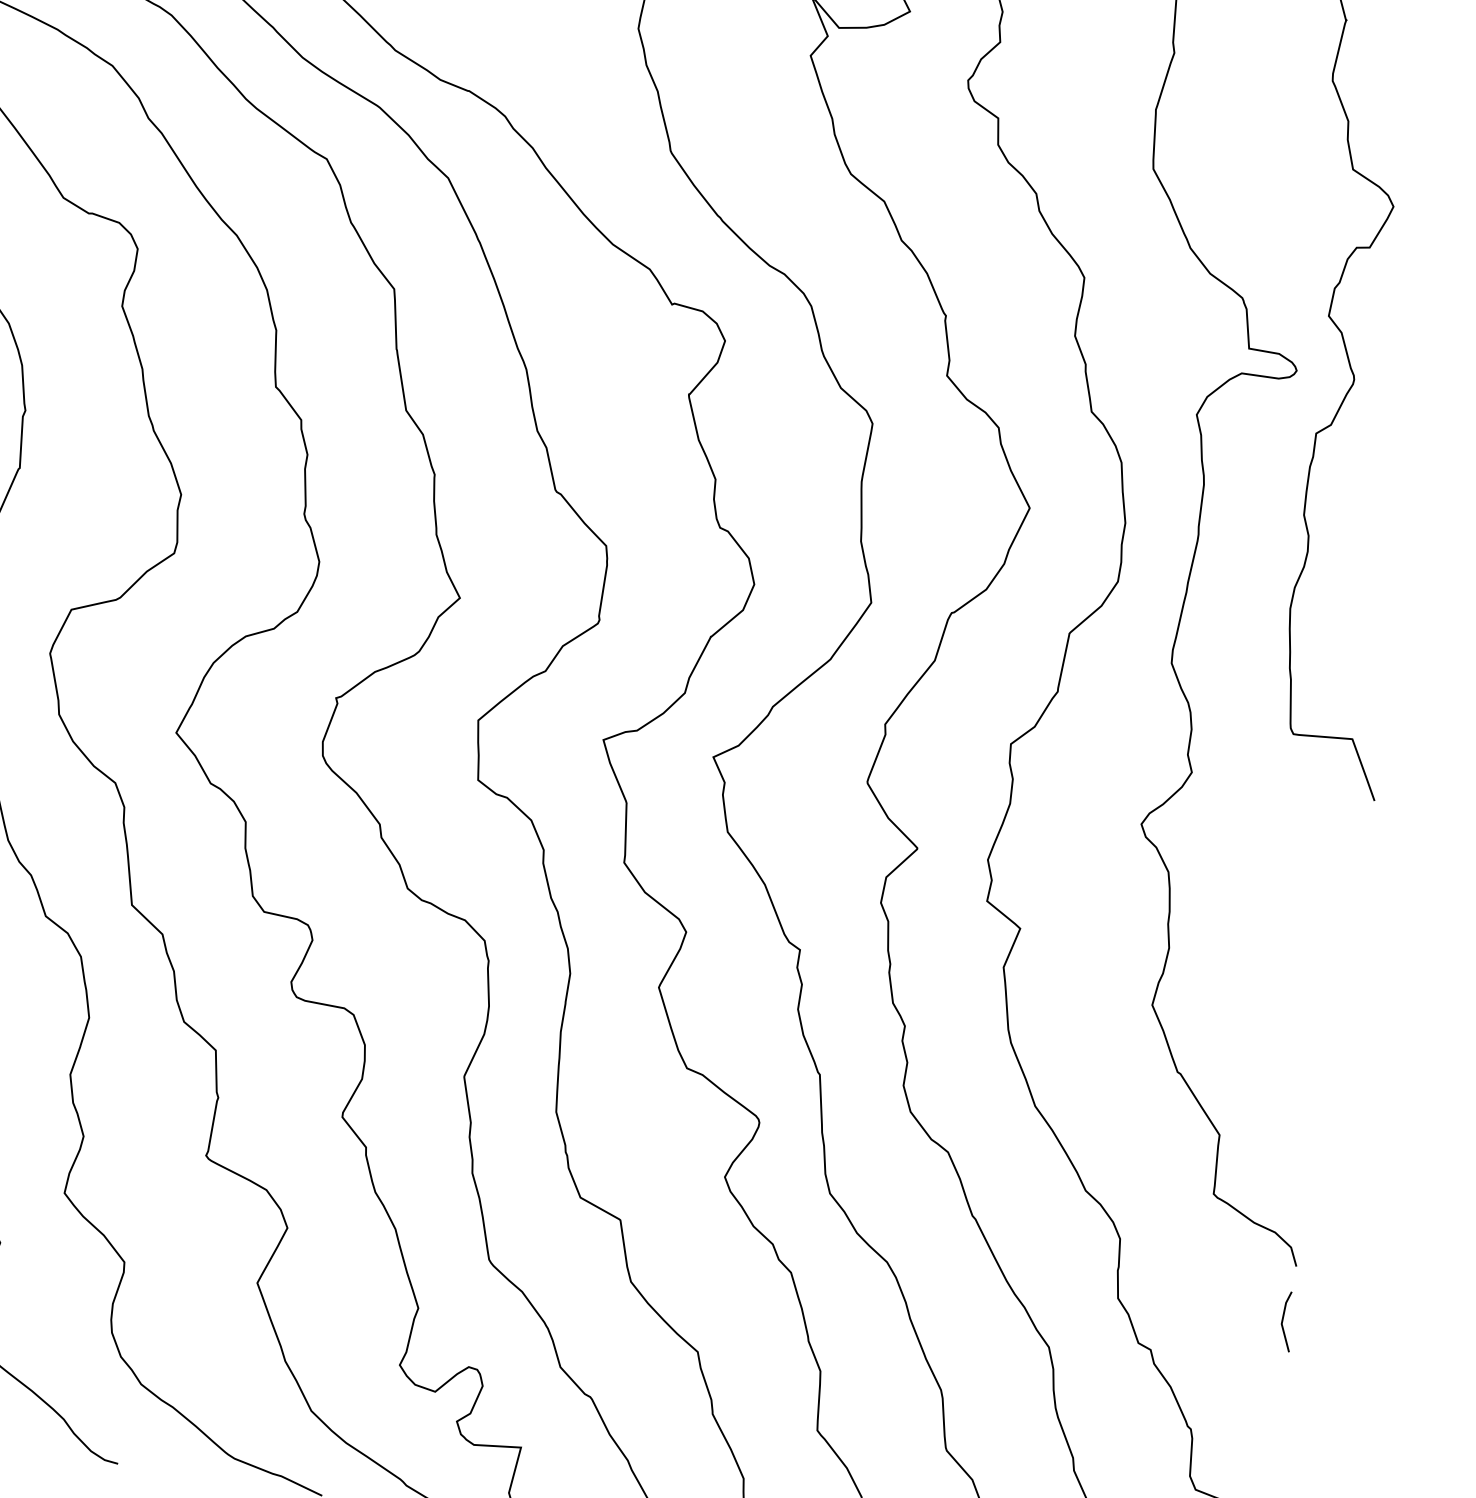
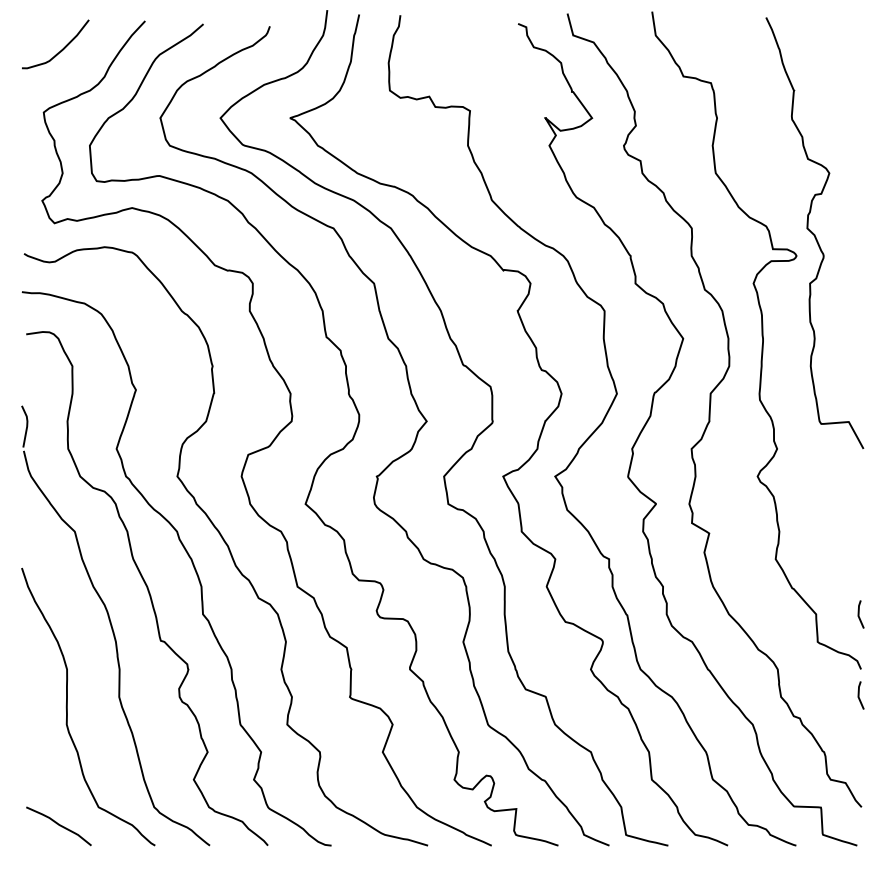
line: (1311, 1149) -> (859, 614), added

